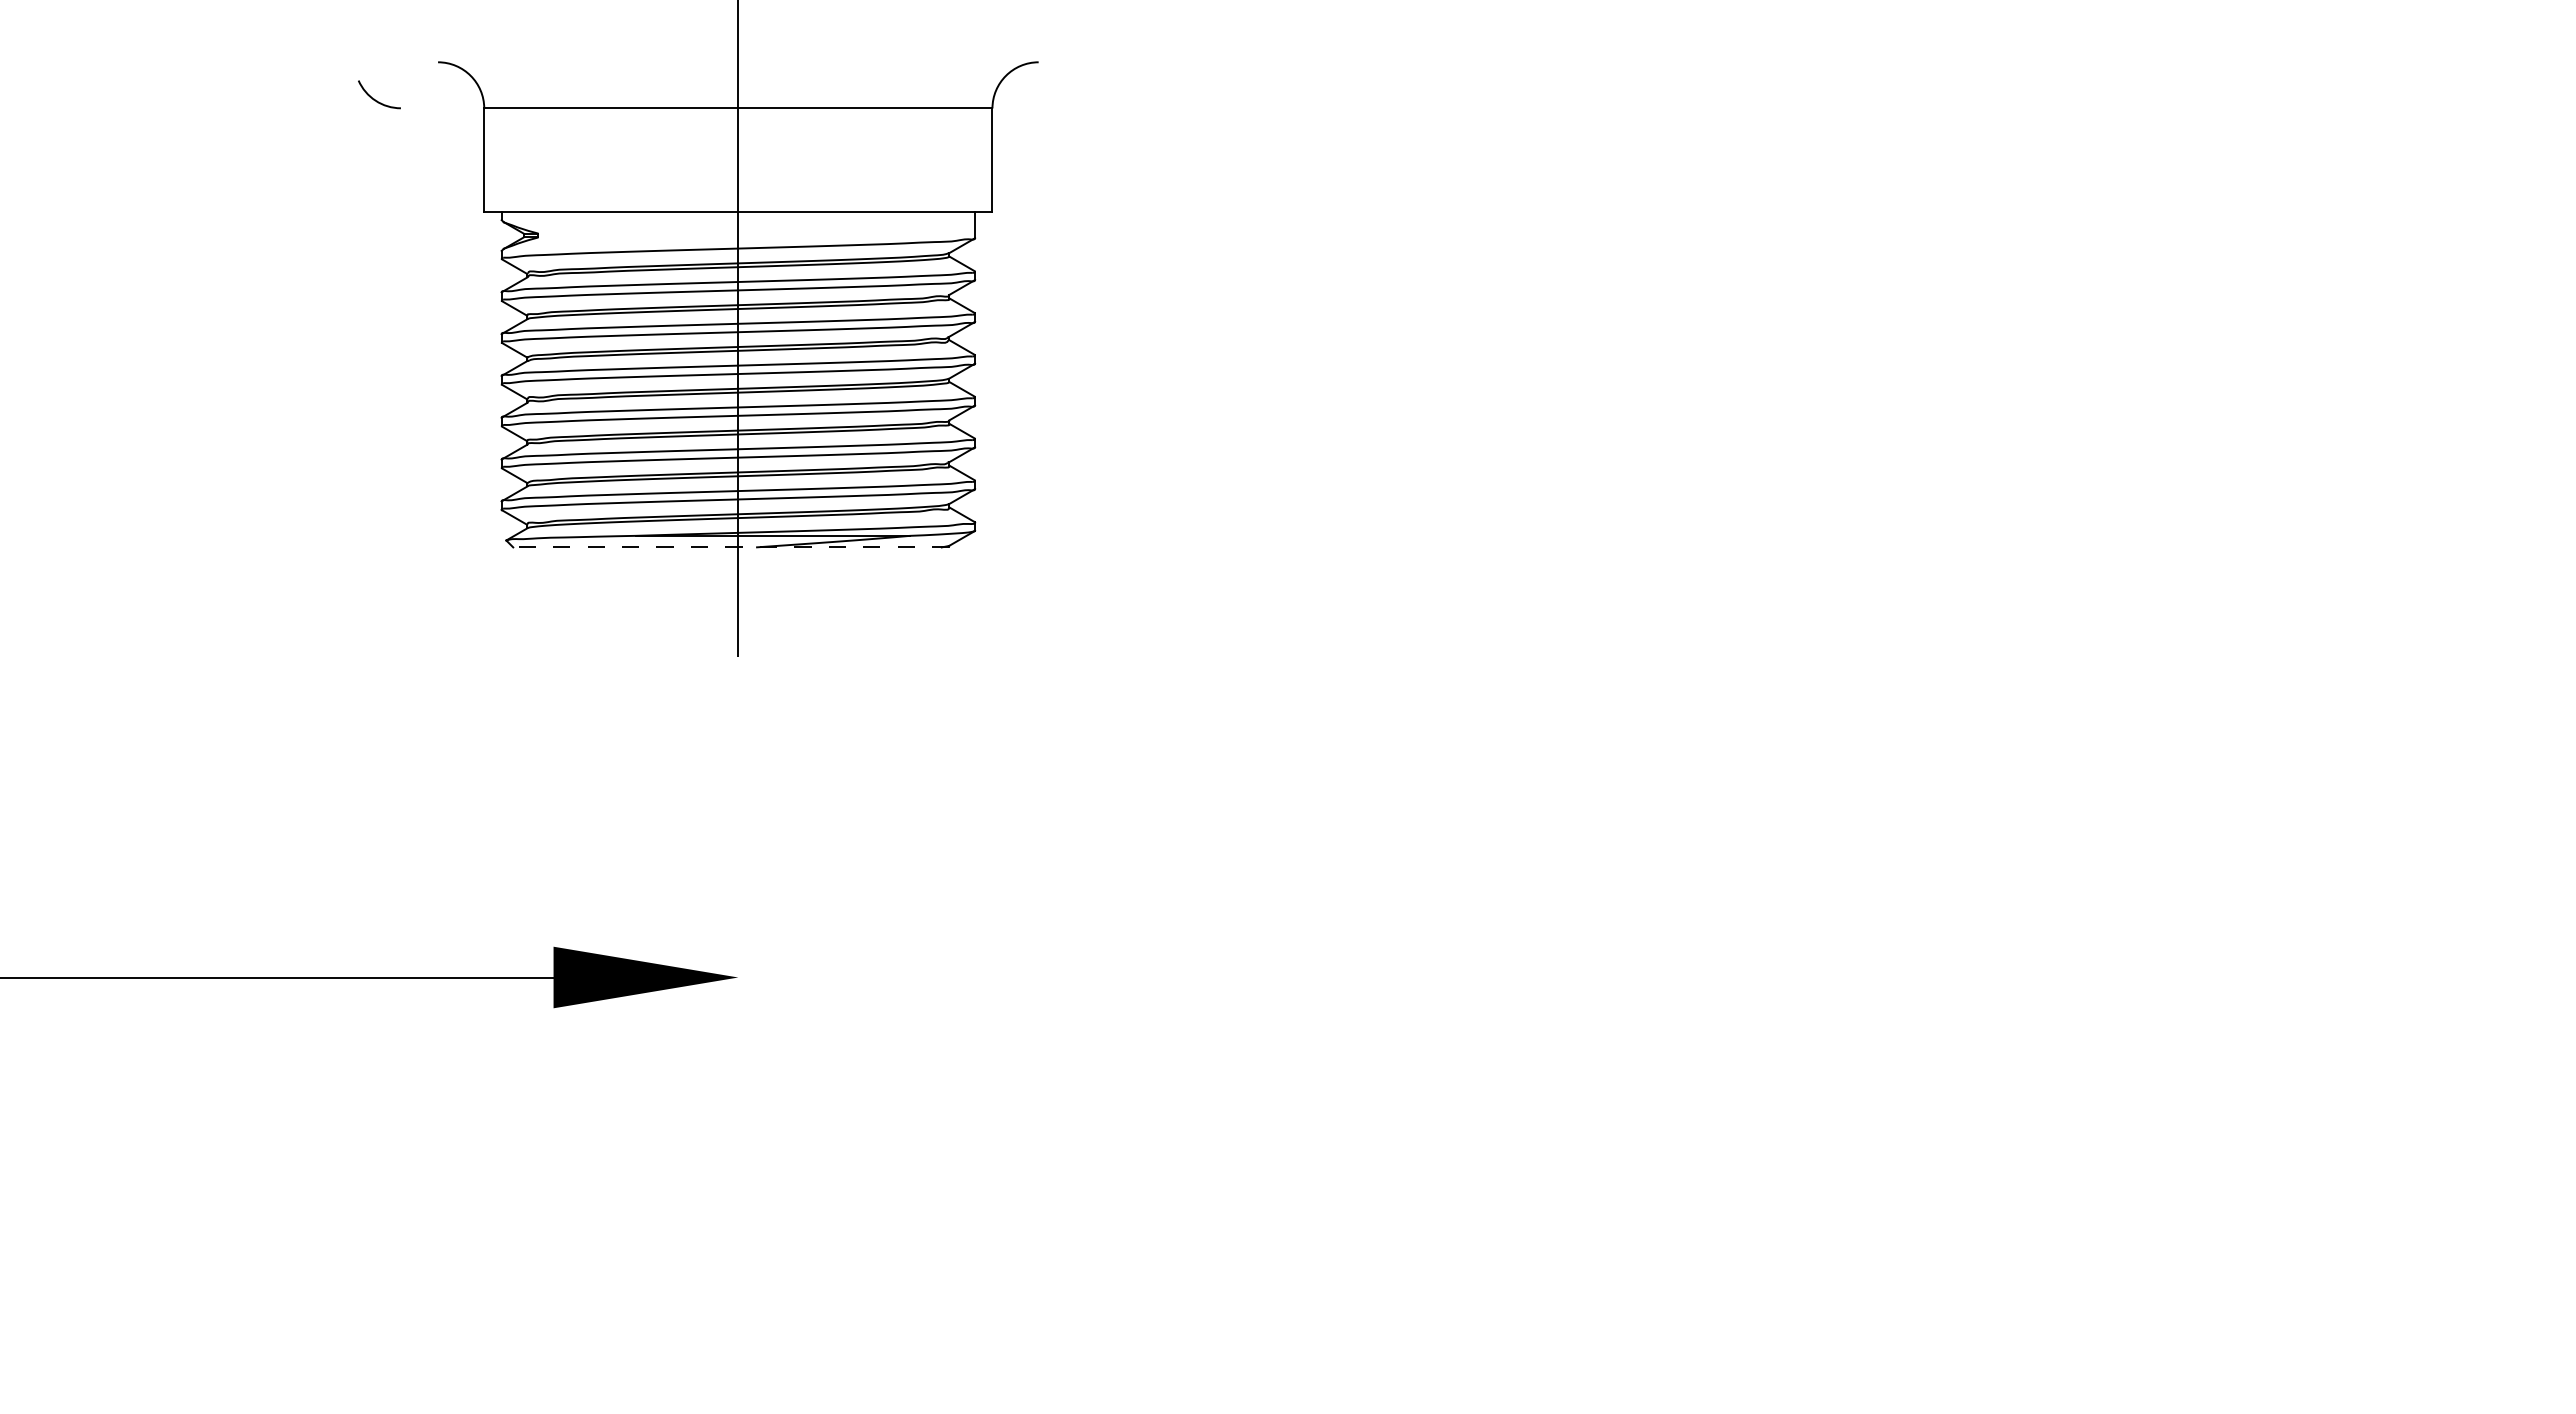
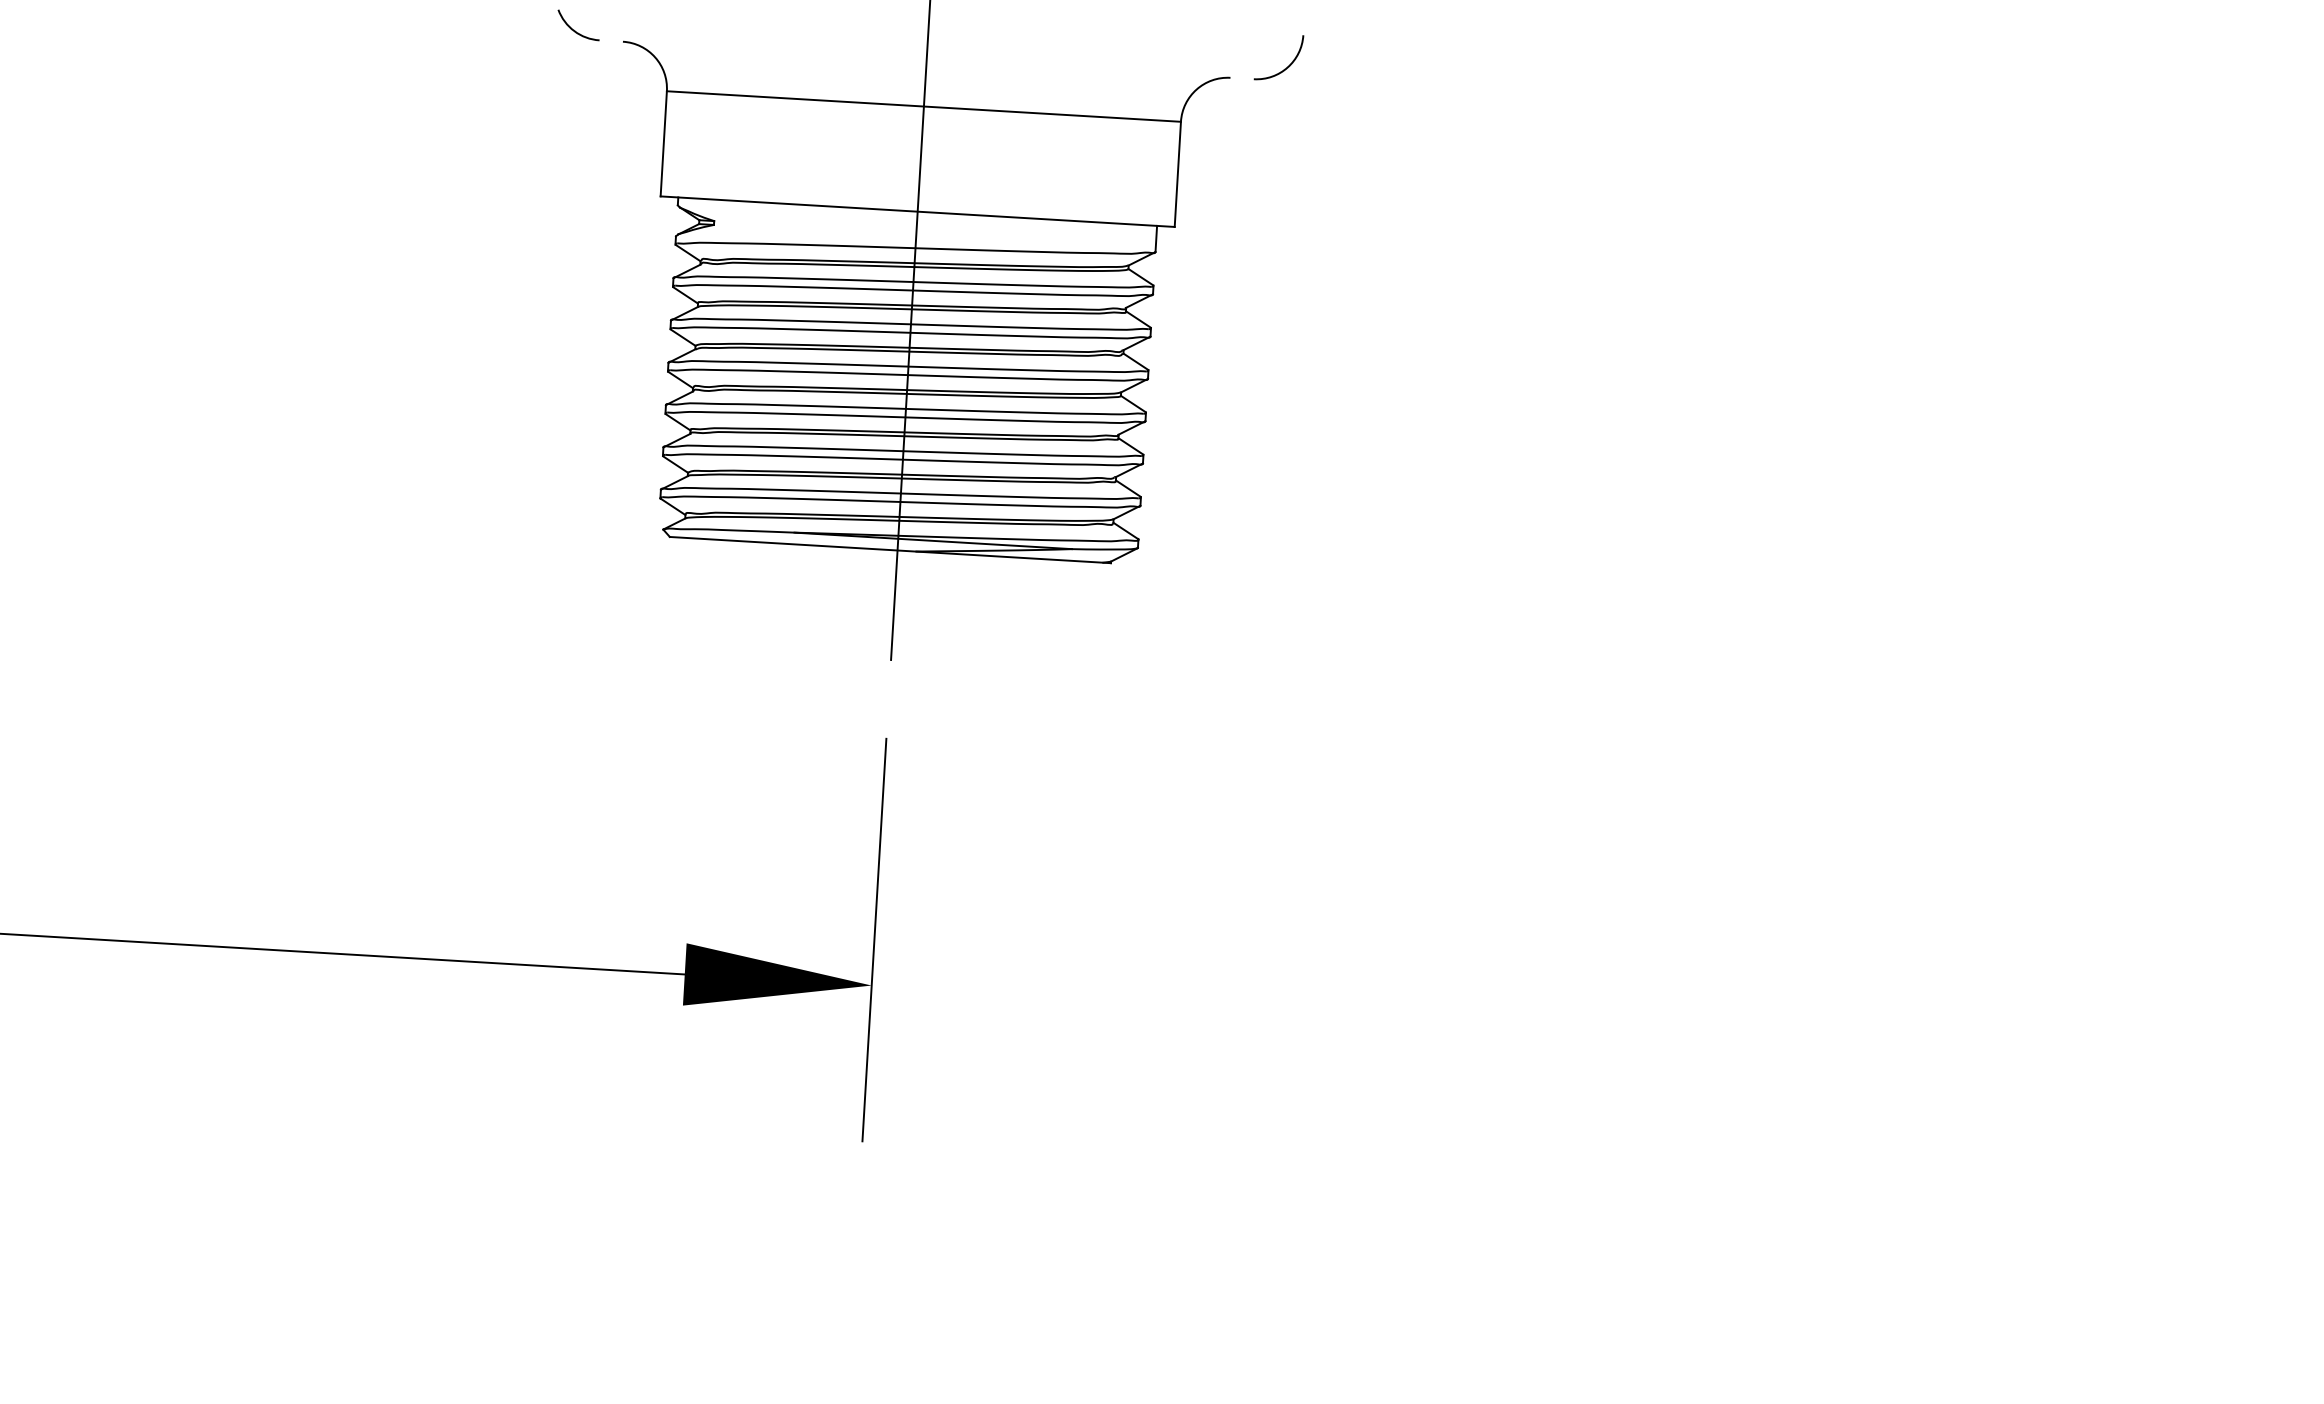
arc: (1093, 48) -> (1286, 67), added
arc: (377, 100) -> (576, 31), moved
line: (730, 547) -> (889, 550), dashed -> solid
line: (738, 932) -> (874, 940), added

